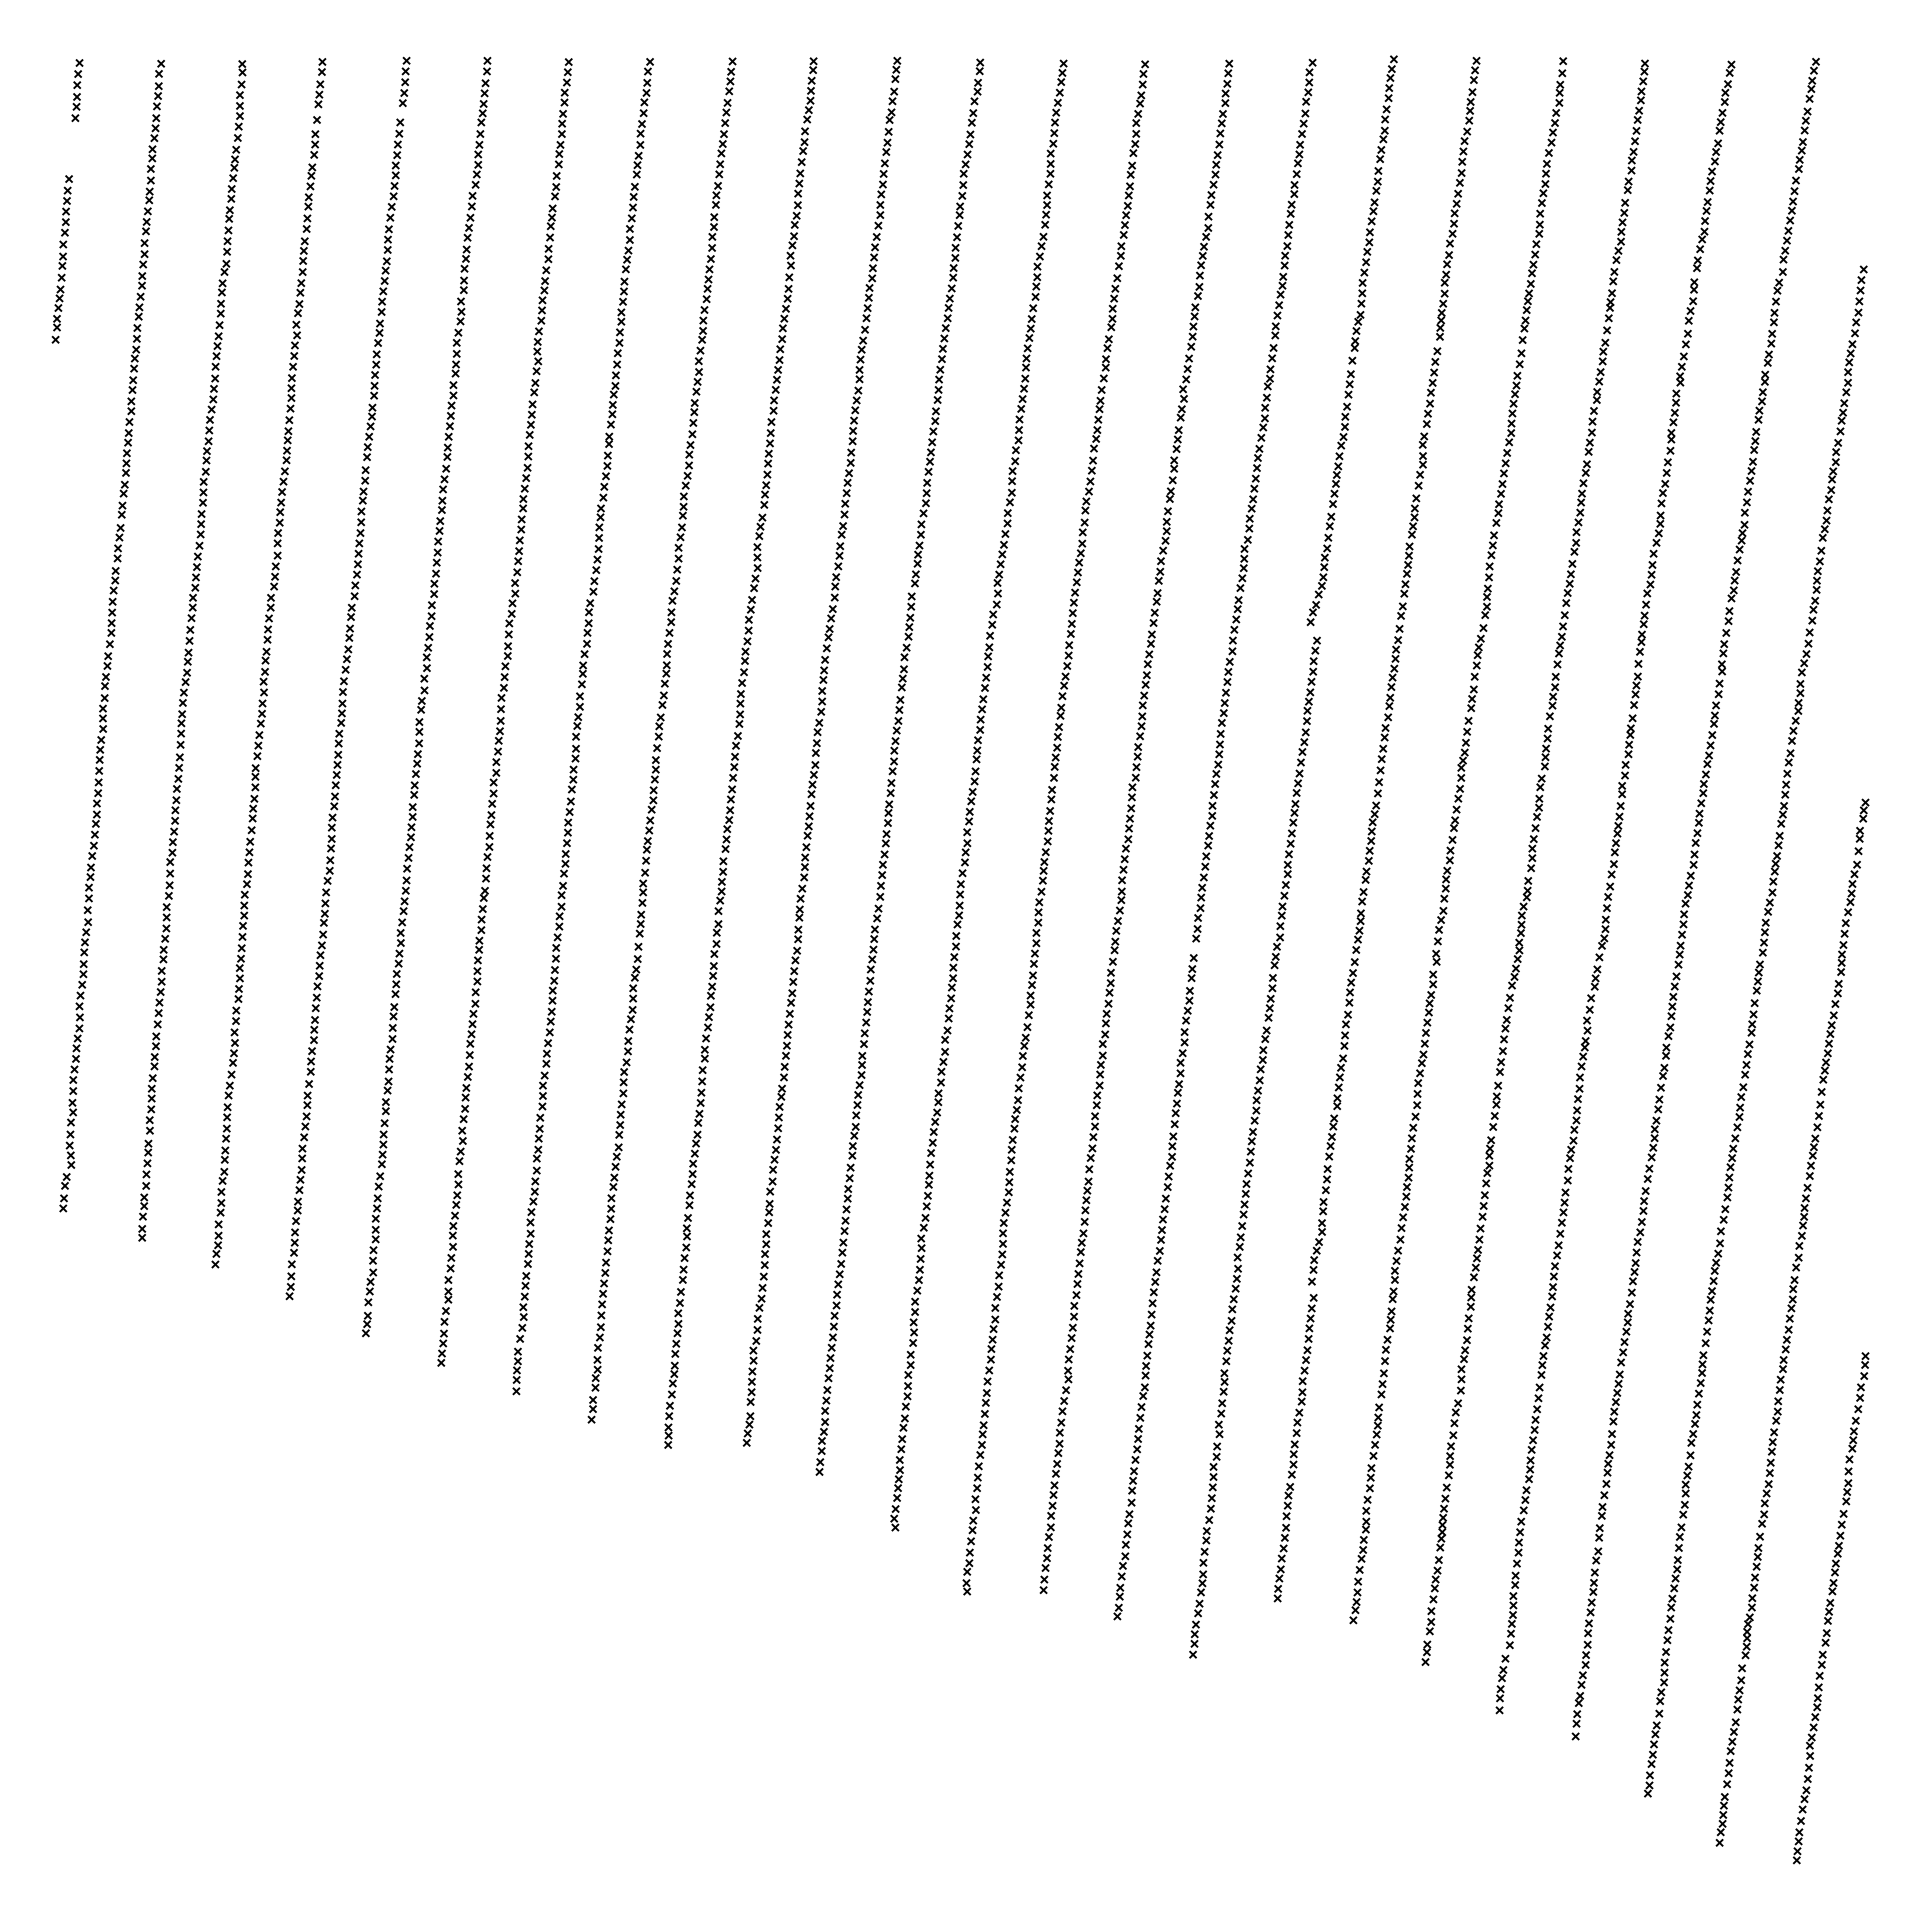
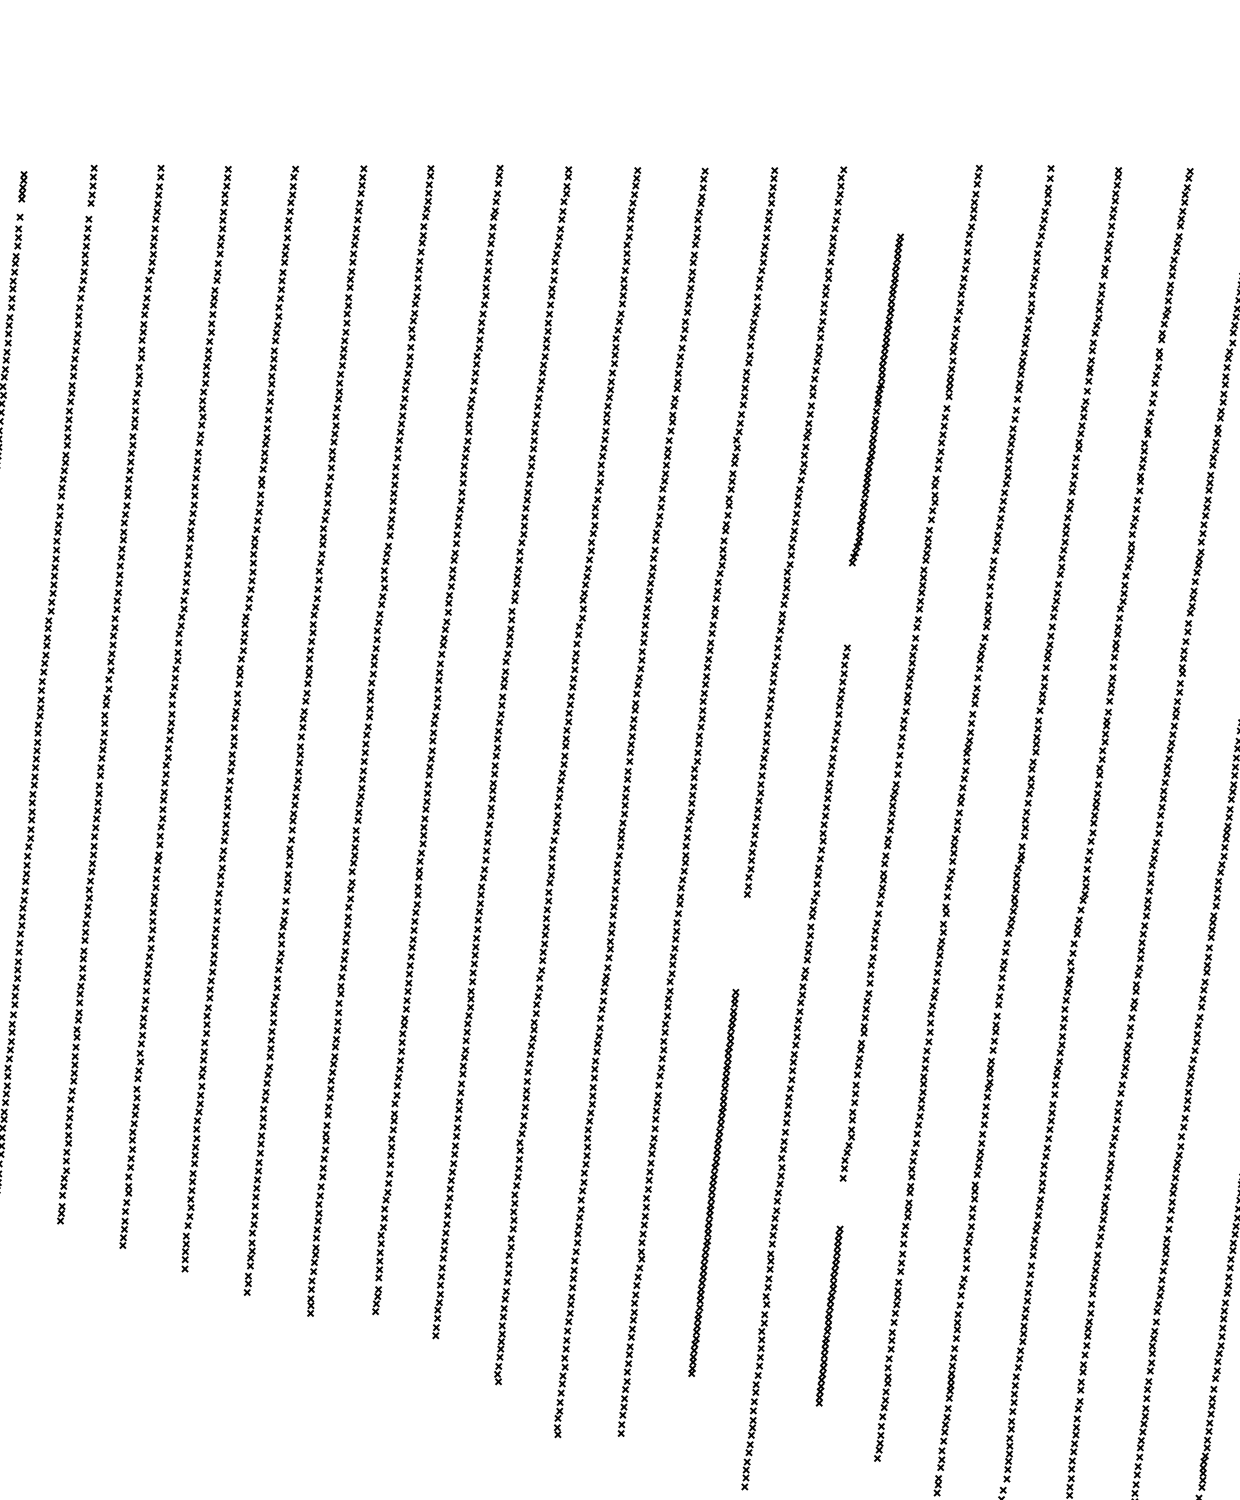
part: (320, 83) -> (22, 187), size x0.7
part: (1351, 340) -> (875, 399), size x0.7
part: (1155, 1287) -> (713, 1183), size x0.7
part: (1295, 1448) -> (829, 1316), size x0.7

